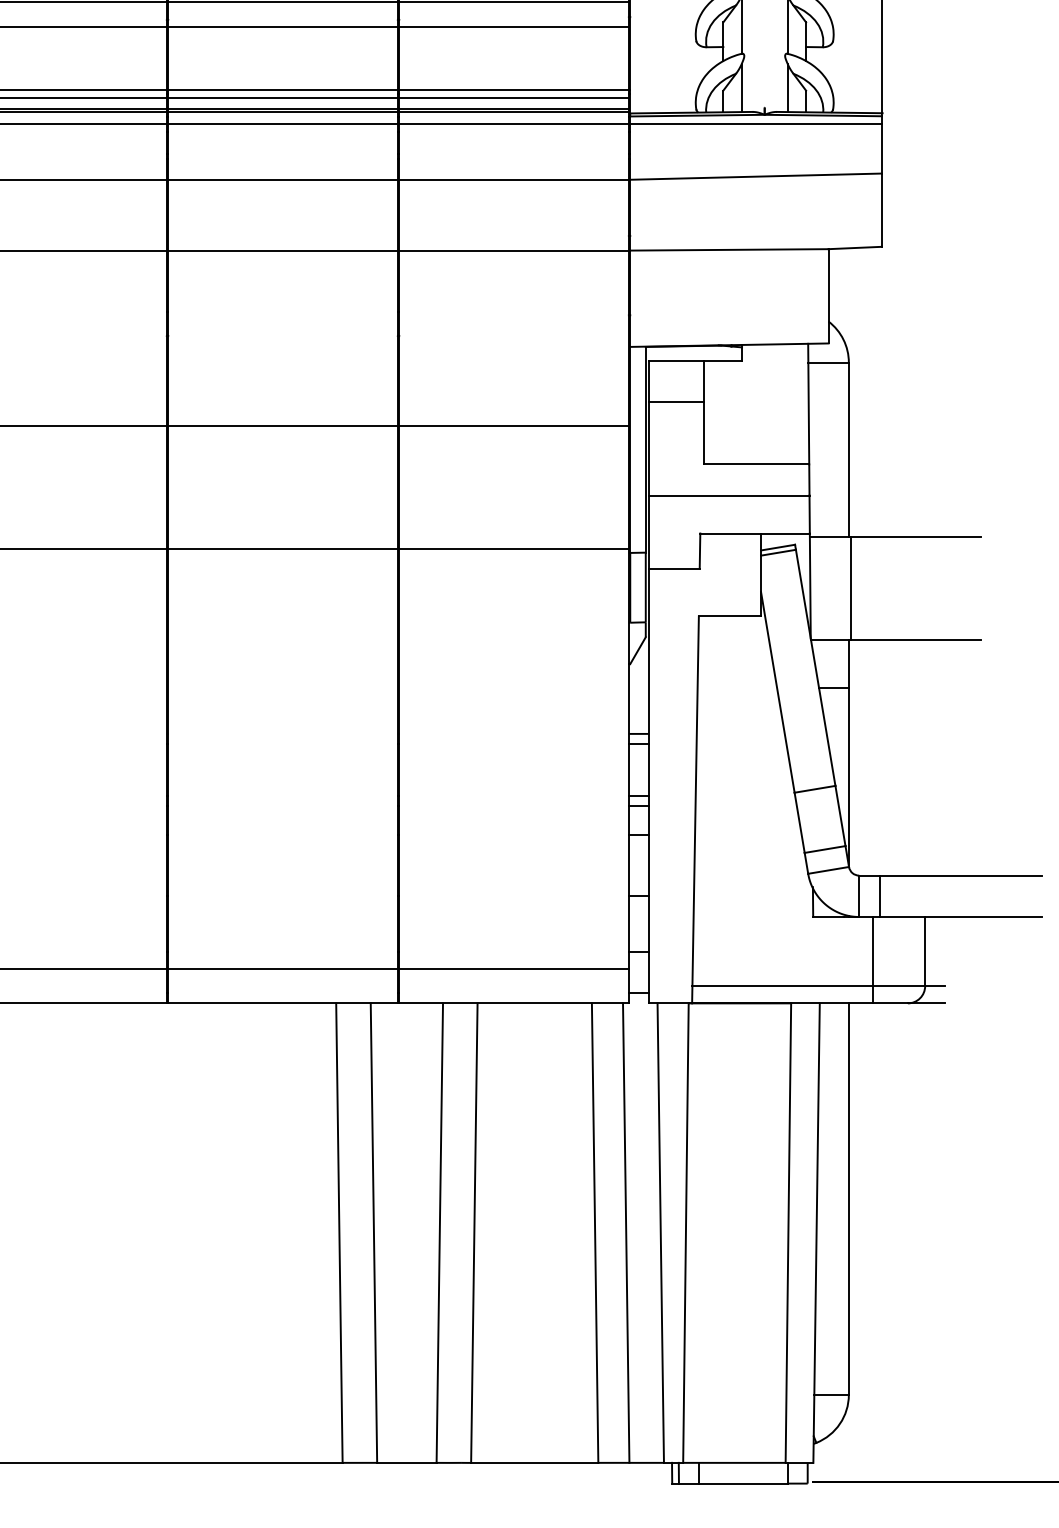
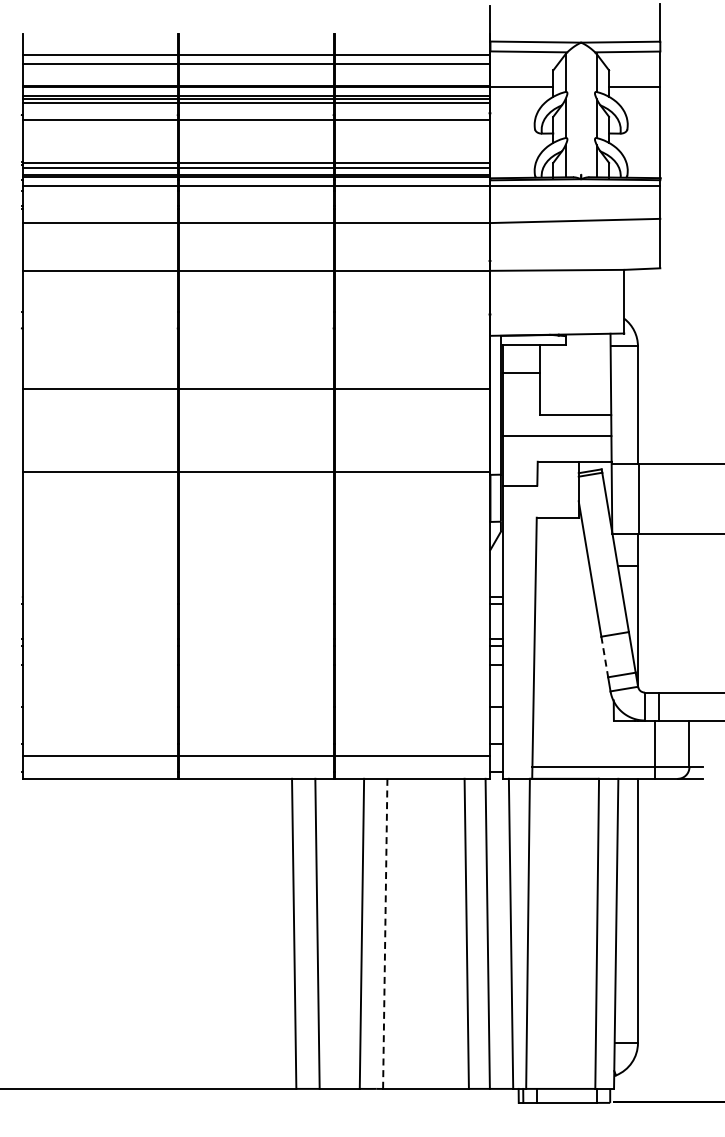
line: (799, 822) -> (604, 656), solid -> dashed
line: (474, 1234) -> (385, 934), solid -> dashed

